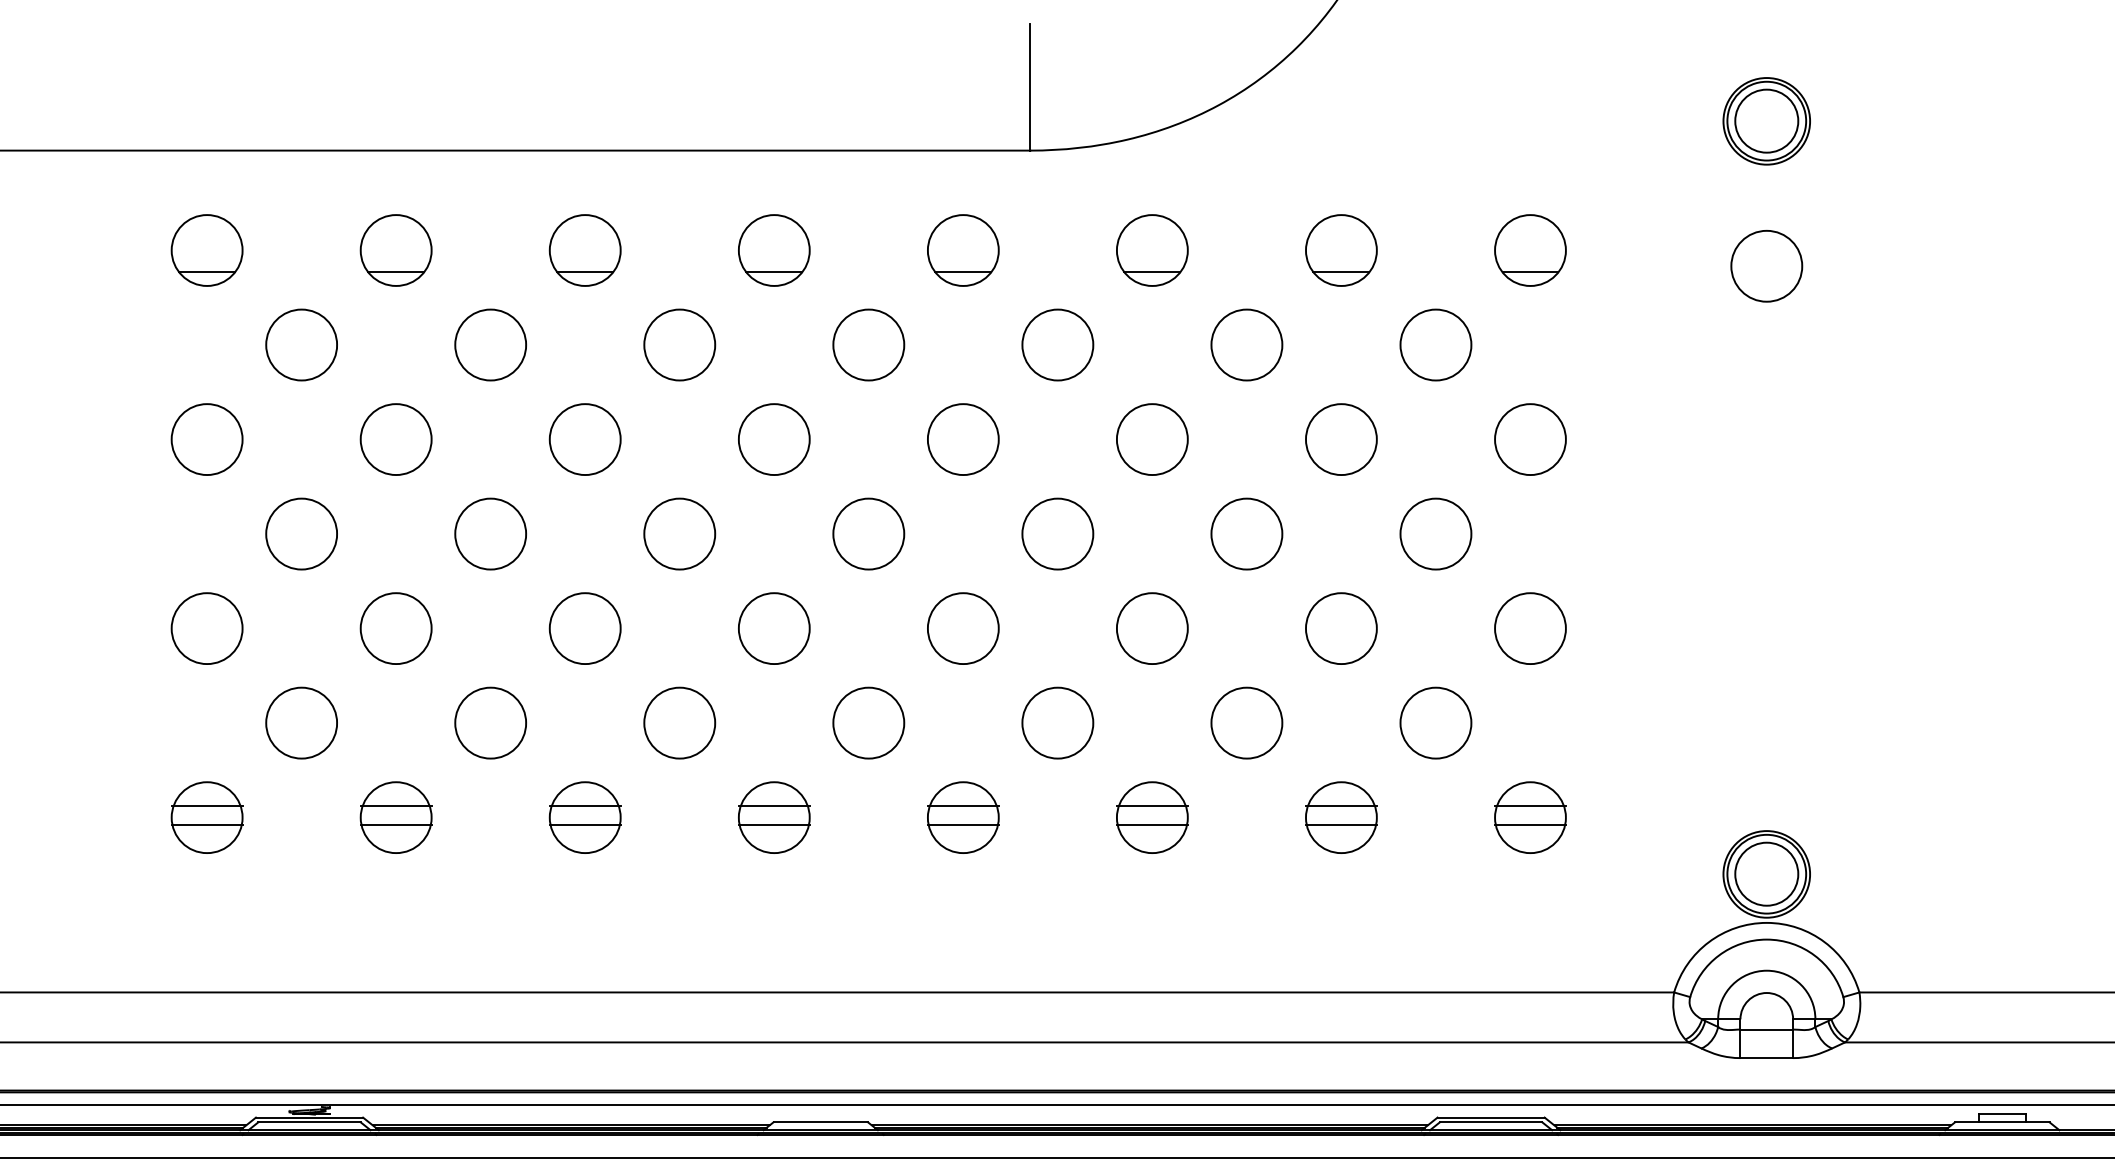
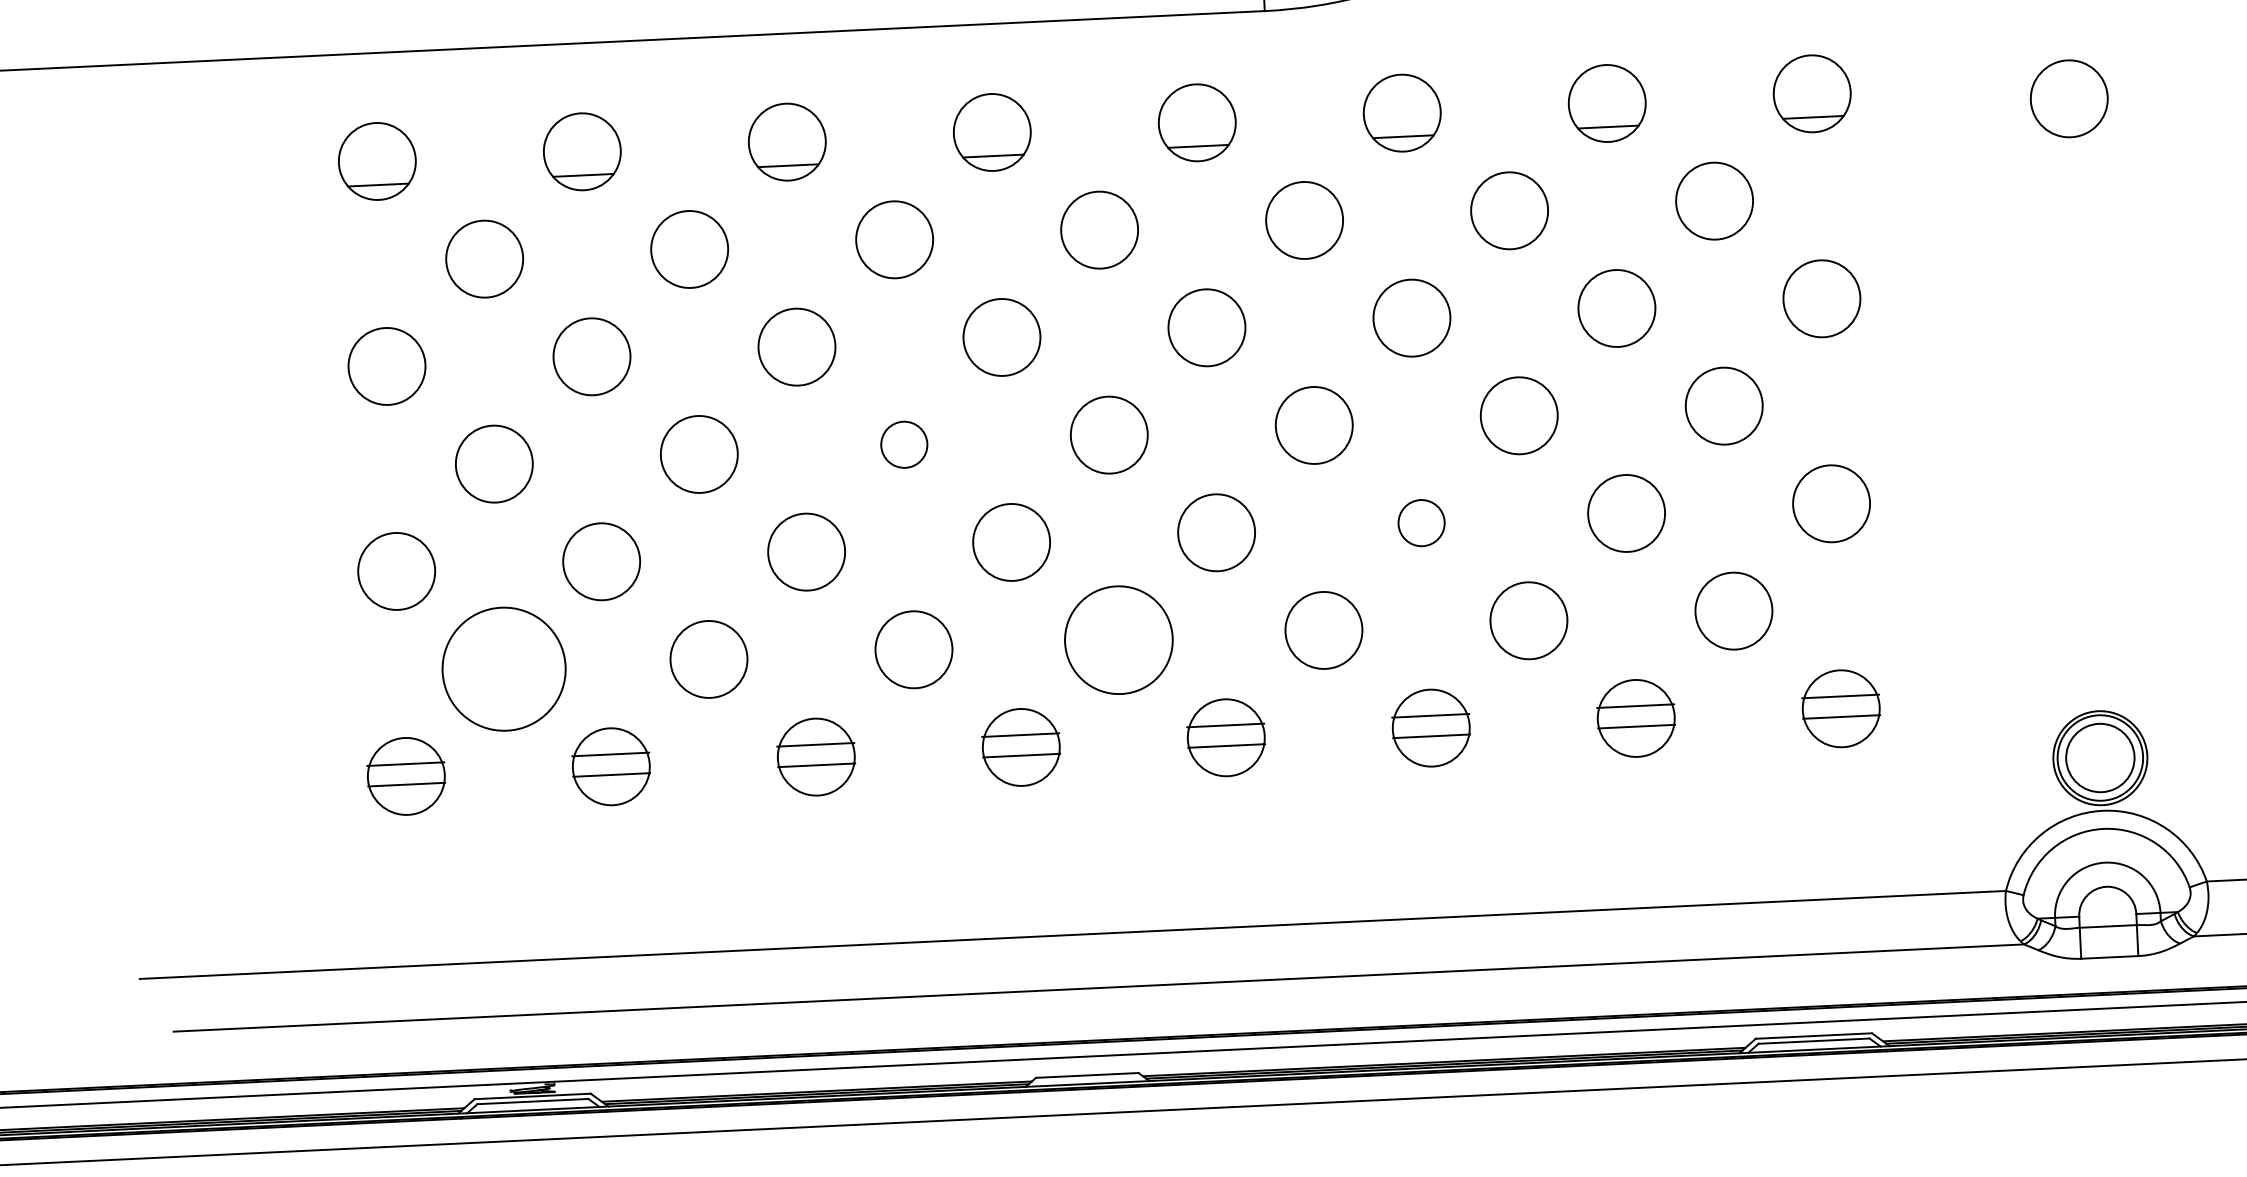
circle: (679, 533) -> (904, 444), size x0.6
circle: (1151, 628) -> (1420, 523), size x0.6
circle: (301, 722) -> (503, 668), size x1.6
circle: (868, 722) -> (1118, 639), size x1.4

